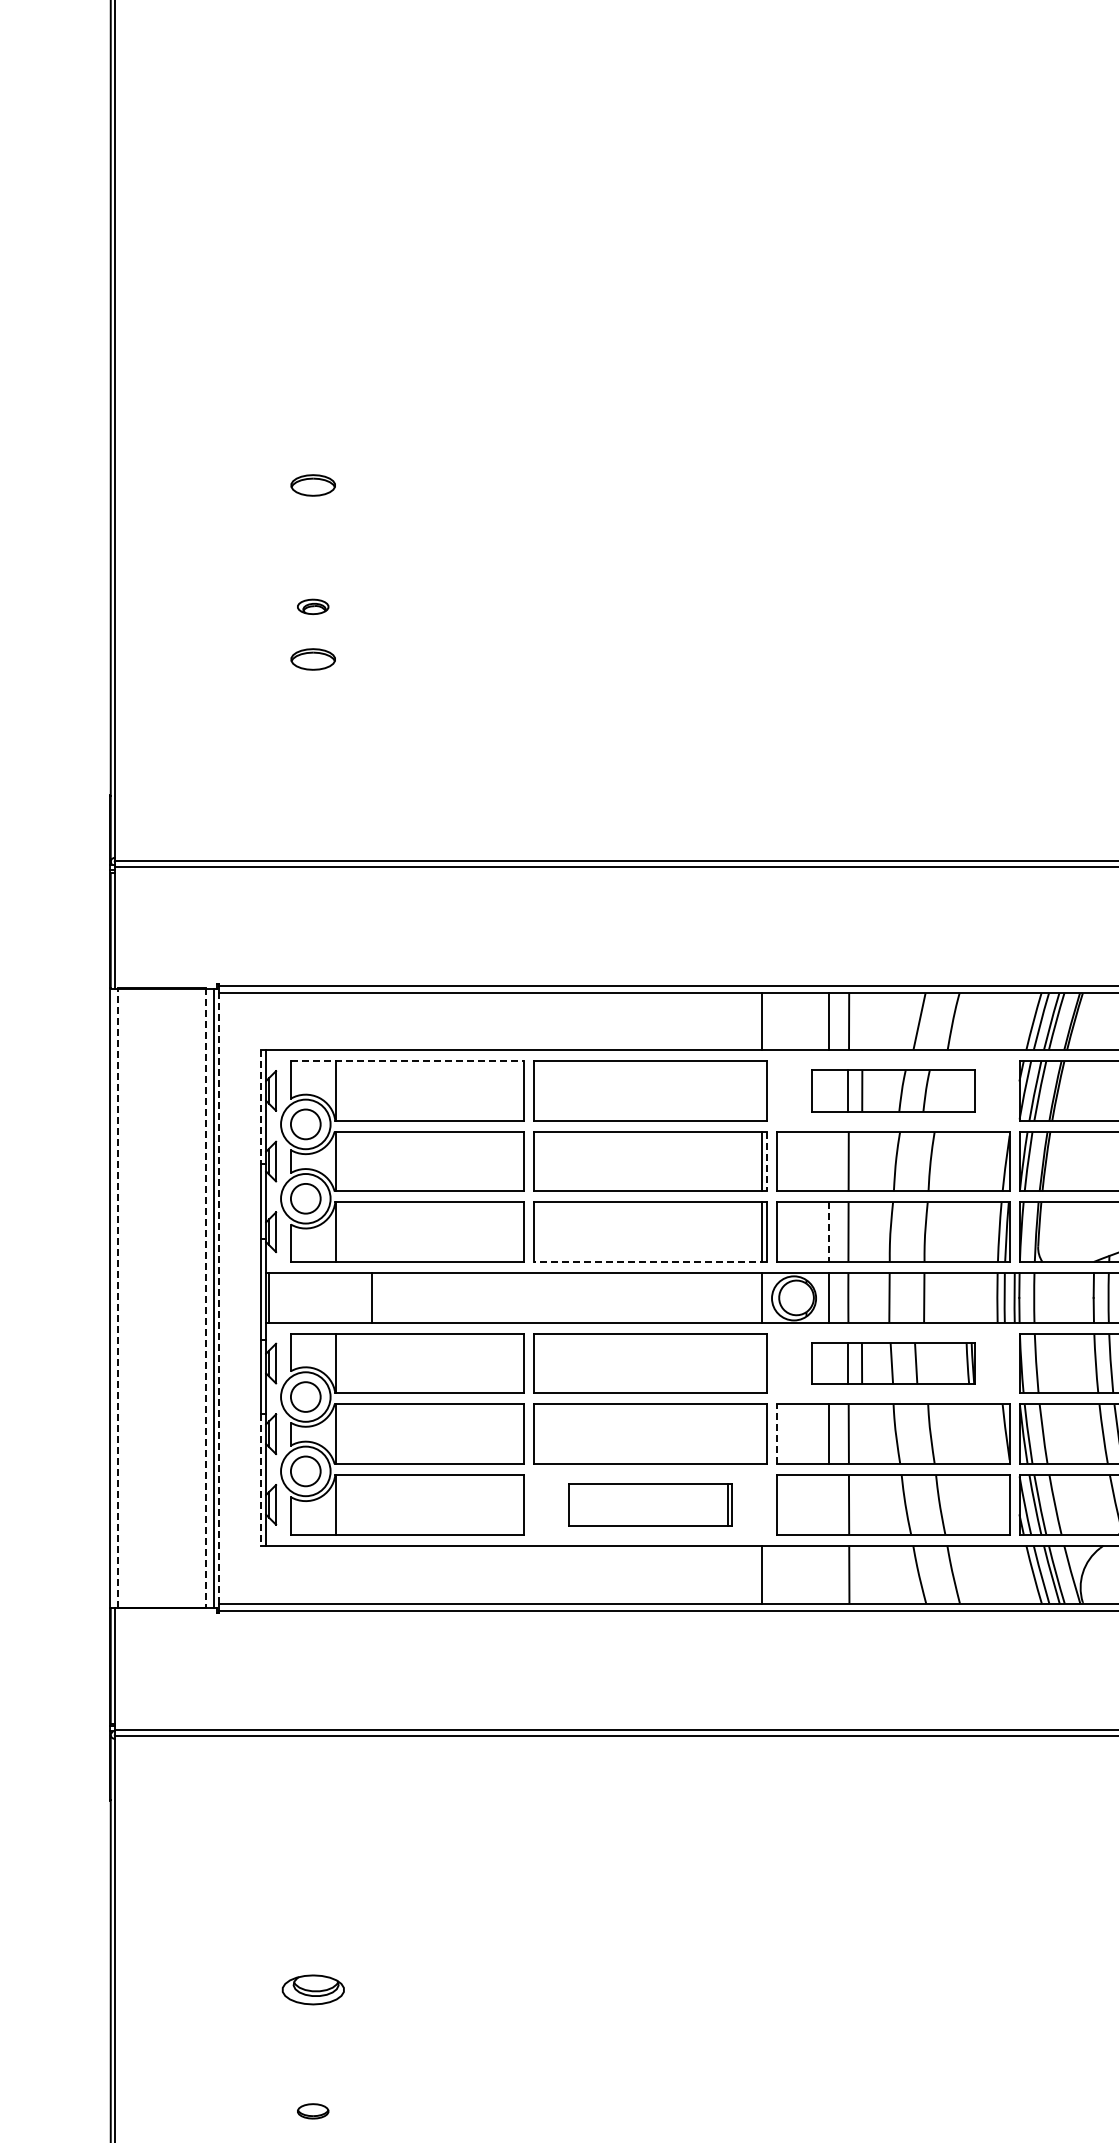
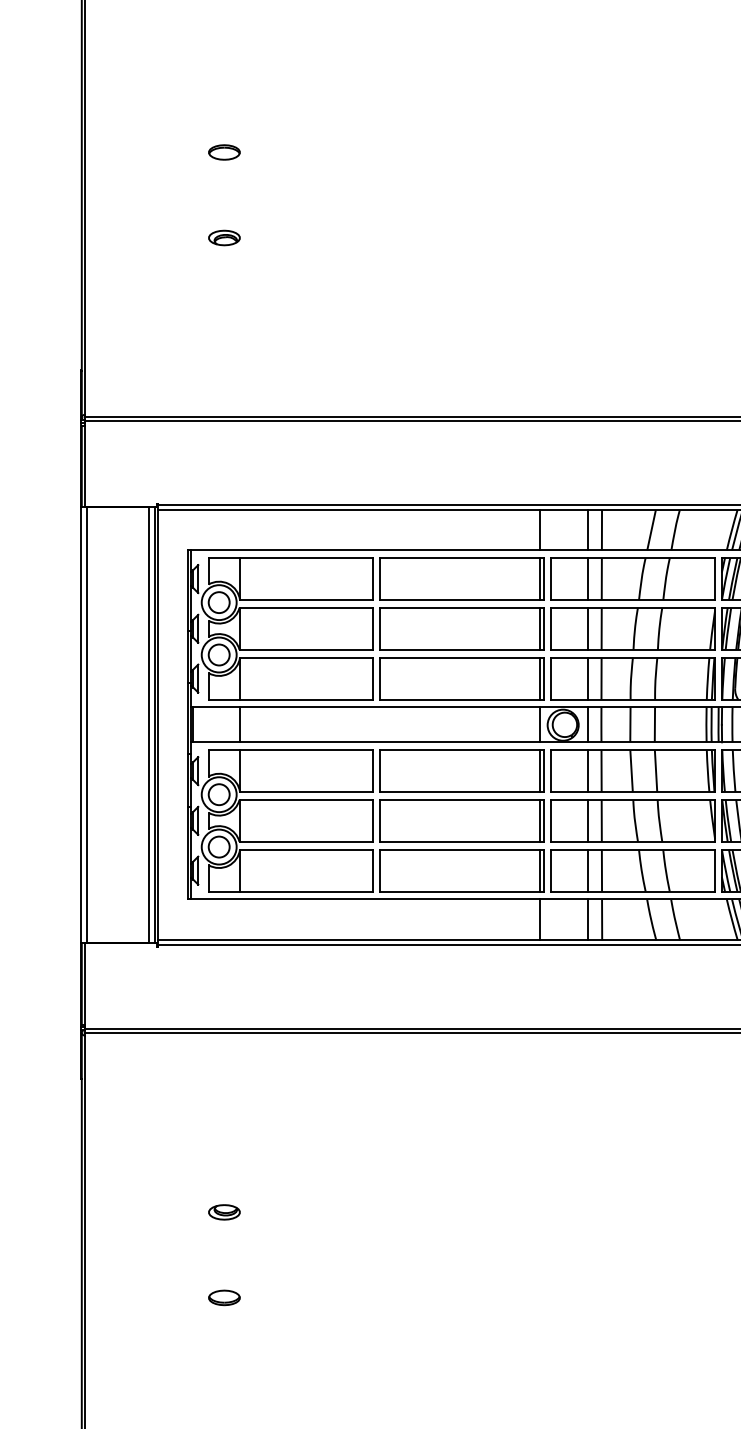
part: (312, 606) -> (223, 237), size x1.43
part: (312, 659) -> (223, 275), removed
line: (407, 1061) -> (290, 558), dashed -> solid
line: (761, 1090) -> (540, 578), added
part: (893, 1090) -> (633, 578), size x1.43
line: (261, 1107) -> (187, 590), dashed -> solid
line: (766, 1161) -> (543, 628), dashed -> solid
line: (828, 1161) -> (587, 628), added
line: (828, 1232) -> (587, 678), dashed -> solid
line: (649, 1261) -> (461, 699), dashed -> solid
line: (117, 1297) -> (86, 724), dashed -> solid
line: (206, 1297) -> (149, 724), dashed -> solid
line: (219, 1297) -> (158, 724), dashed -> solid
line: (371, 1297) -> (240, 724), moved
line: (761, 1363) -> (540, 771), added
part: (893, 1363) -> (633, 771), size x1.43
line: (761, 1433) -> (540, 820), added
line: (776, 1434) -> (550, 821), dashed -> solid
line: (261, 1479) -> (187, 852), dashed -> solid
part: (650, 1504) -> (462, 870), size x1.43
line: (828, 1504) -> (587, 870), added
line: (828, 1574) -> (587, 919), added
part: (312, 1989) -> (223, 1212), size x0.71
part: (312, 2111) -> (223, 1298), size x1.43

